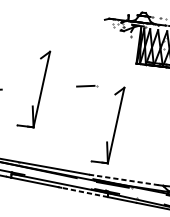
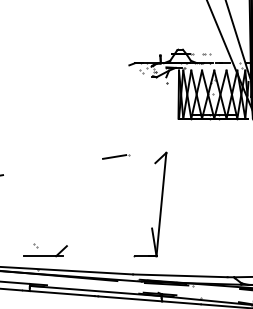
part: (41, 89) -> (55, 168), removed
part: (26, 149) -> (45, 250), added
line: (123, 179) -> (180, 275), dashed -> solid
line: (84, 192) -> (130, 298), dashed -> solid

